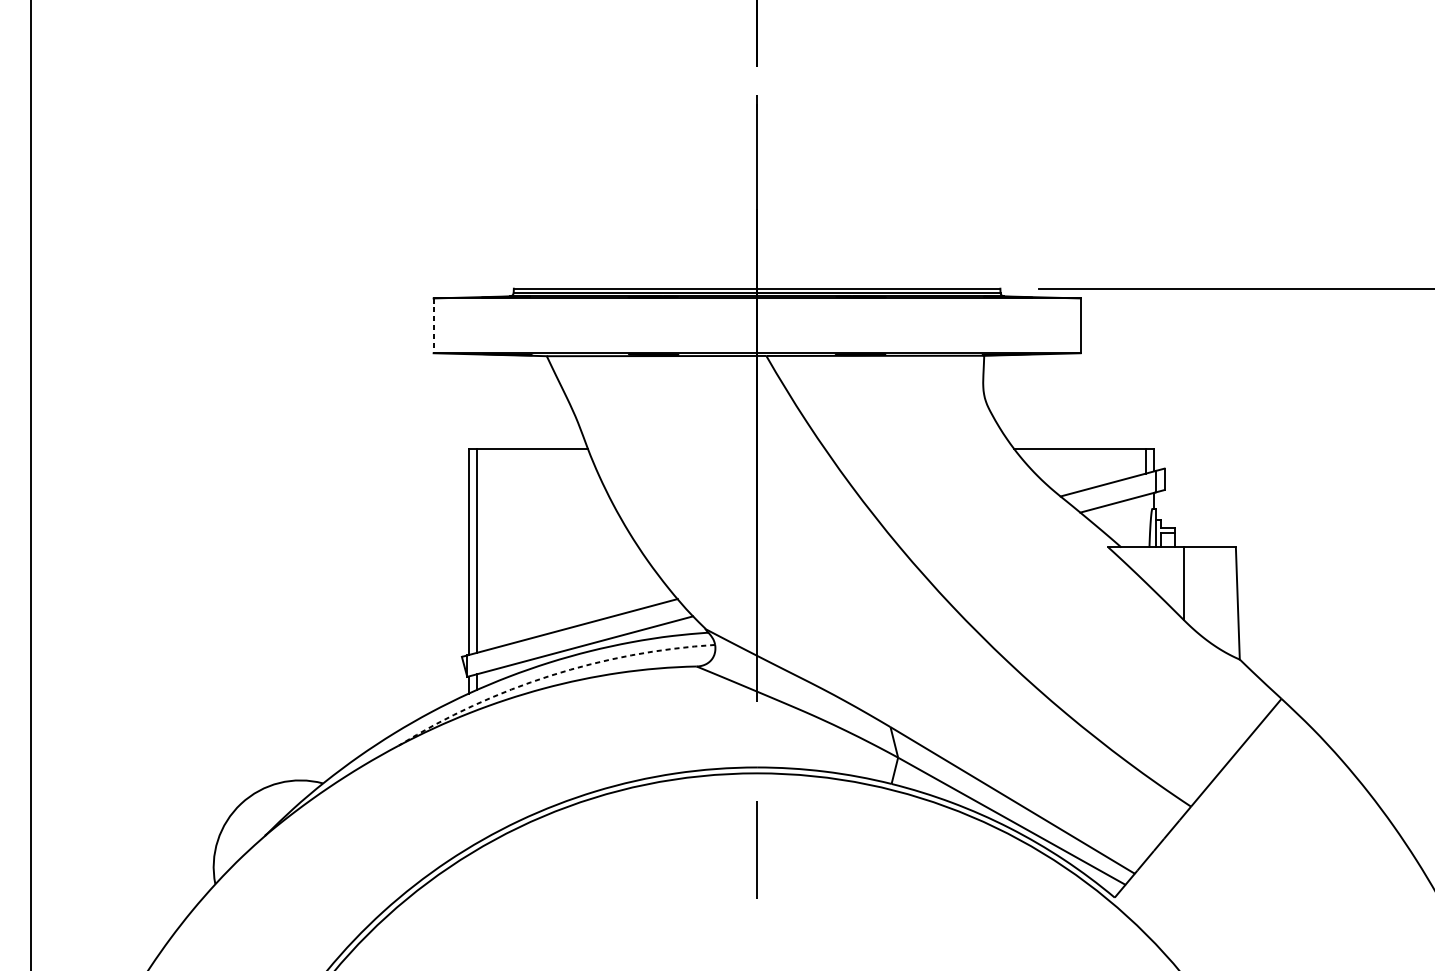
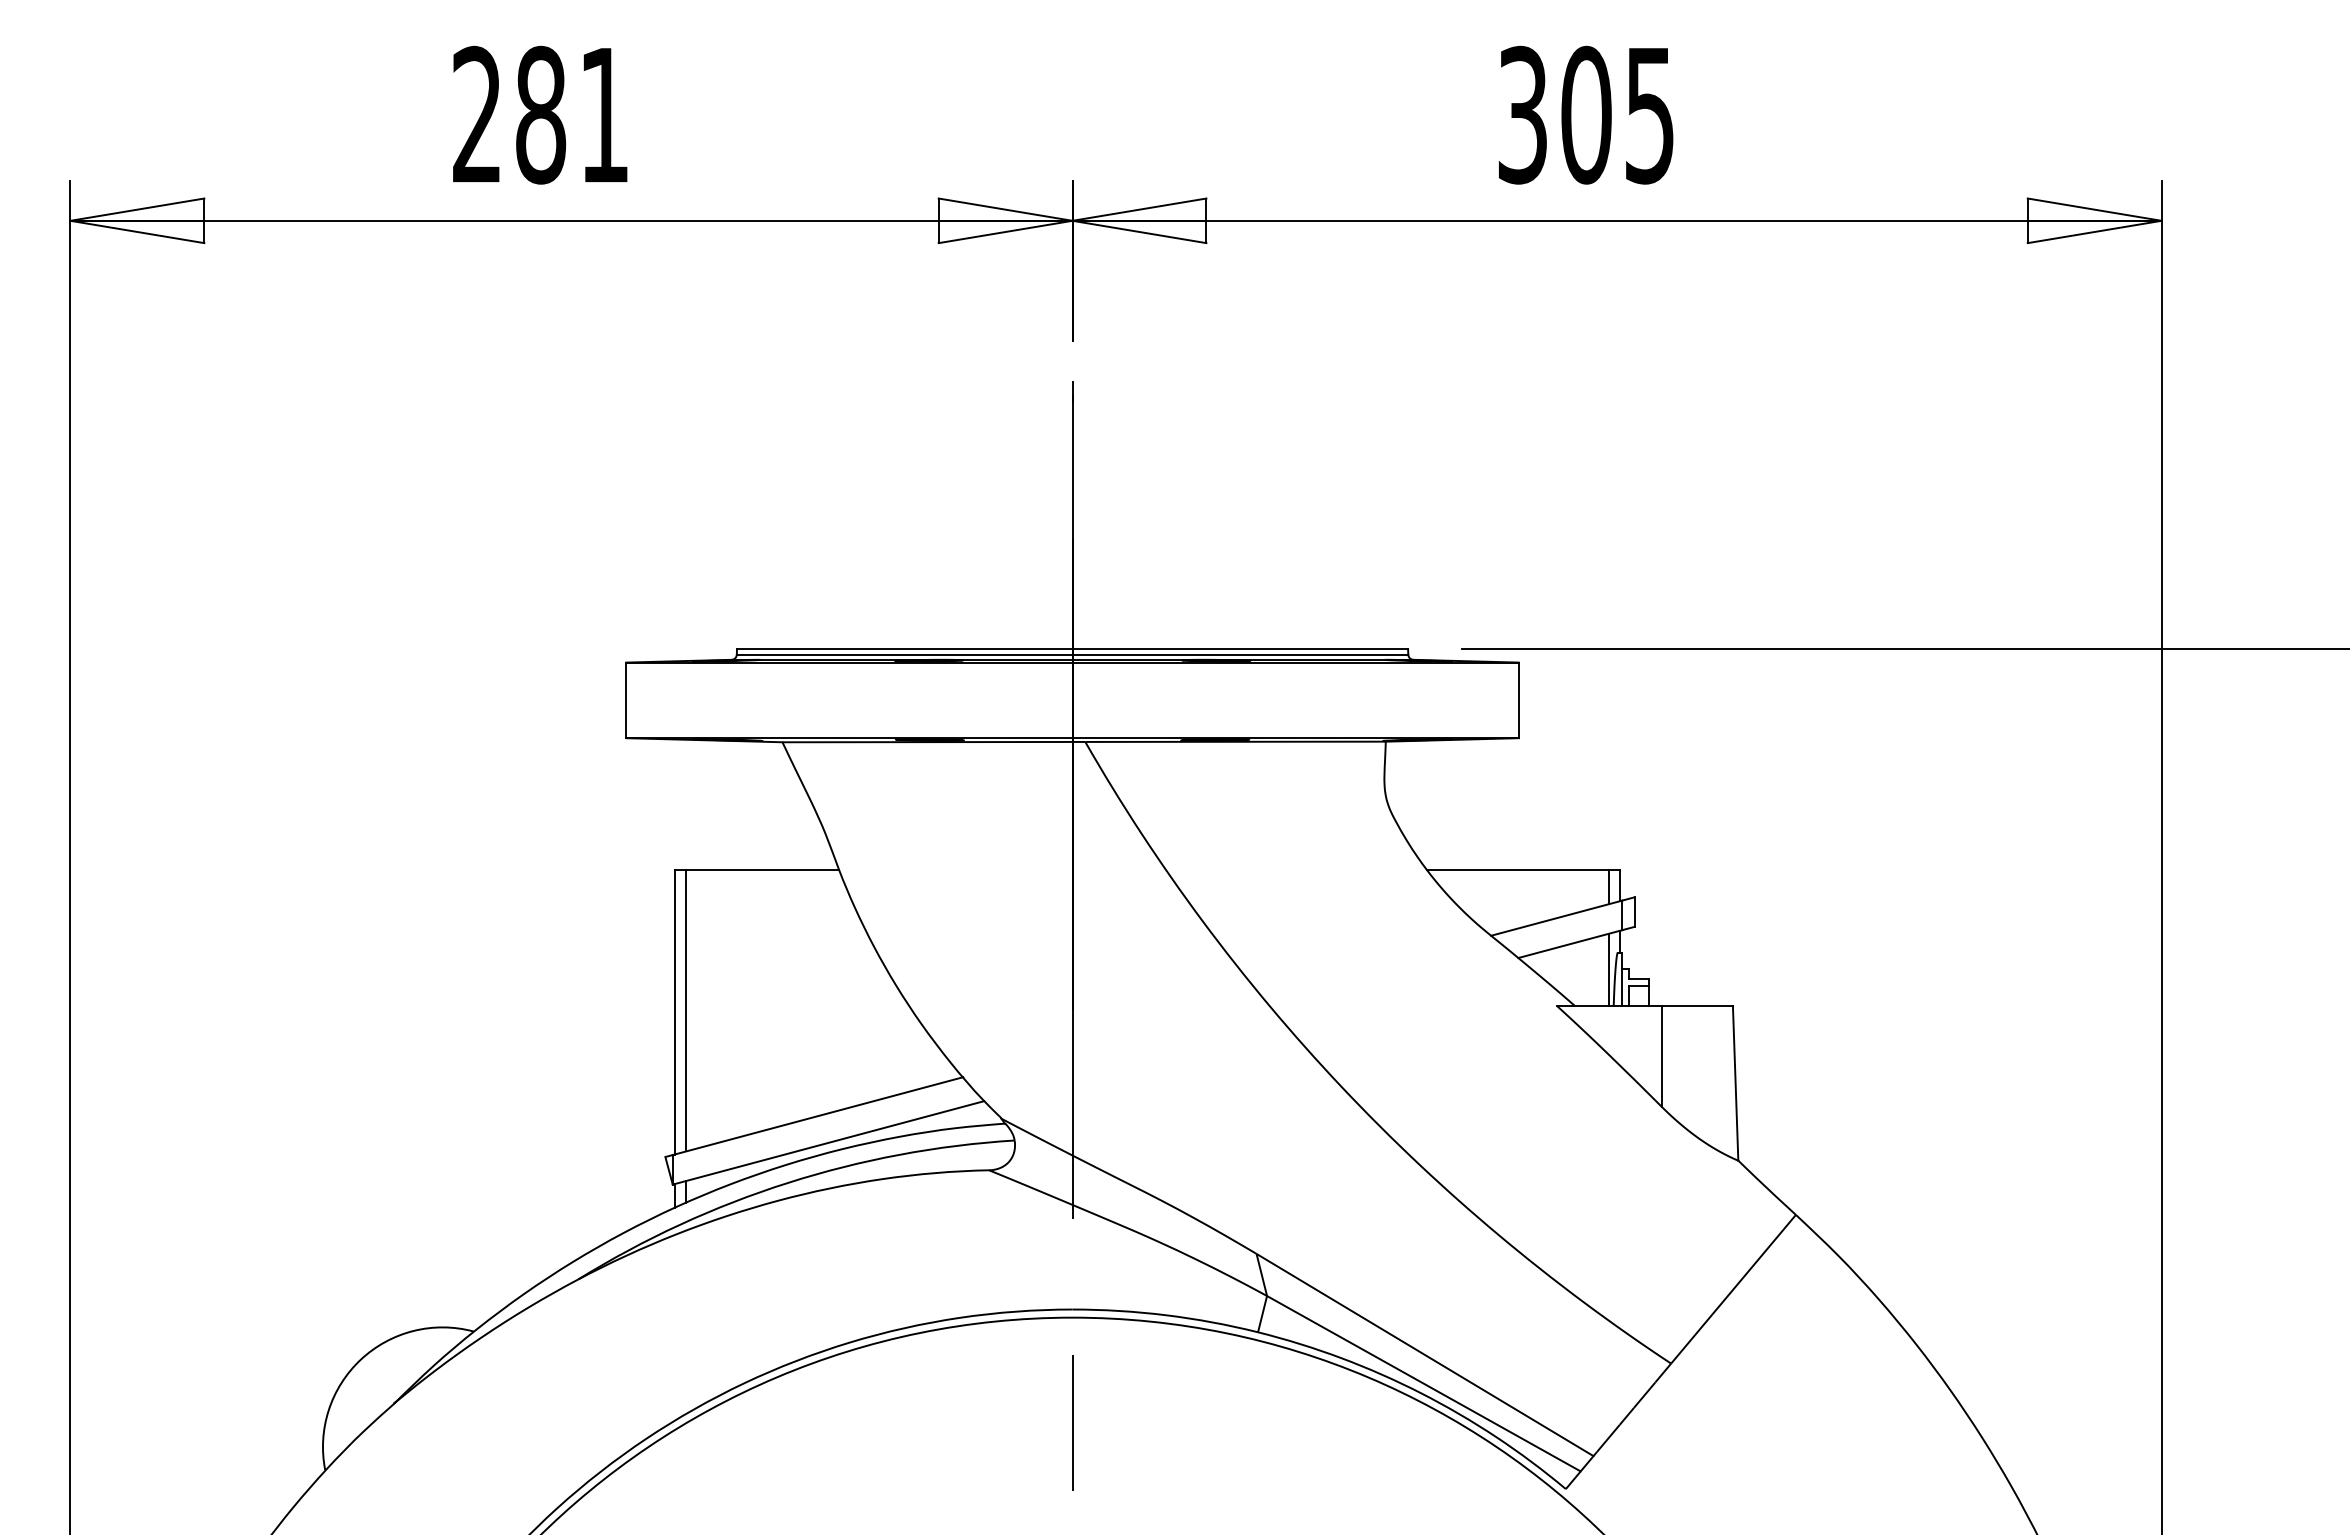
line: (433, 325) -> (626, 700), dashed -> solid
line: (1145, 520) -> (1608, 969), added
arc: (550, 675) -> (787, 1182), dashed -> solid

